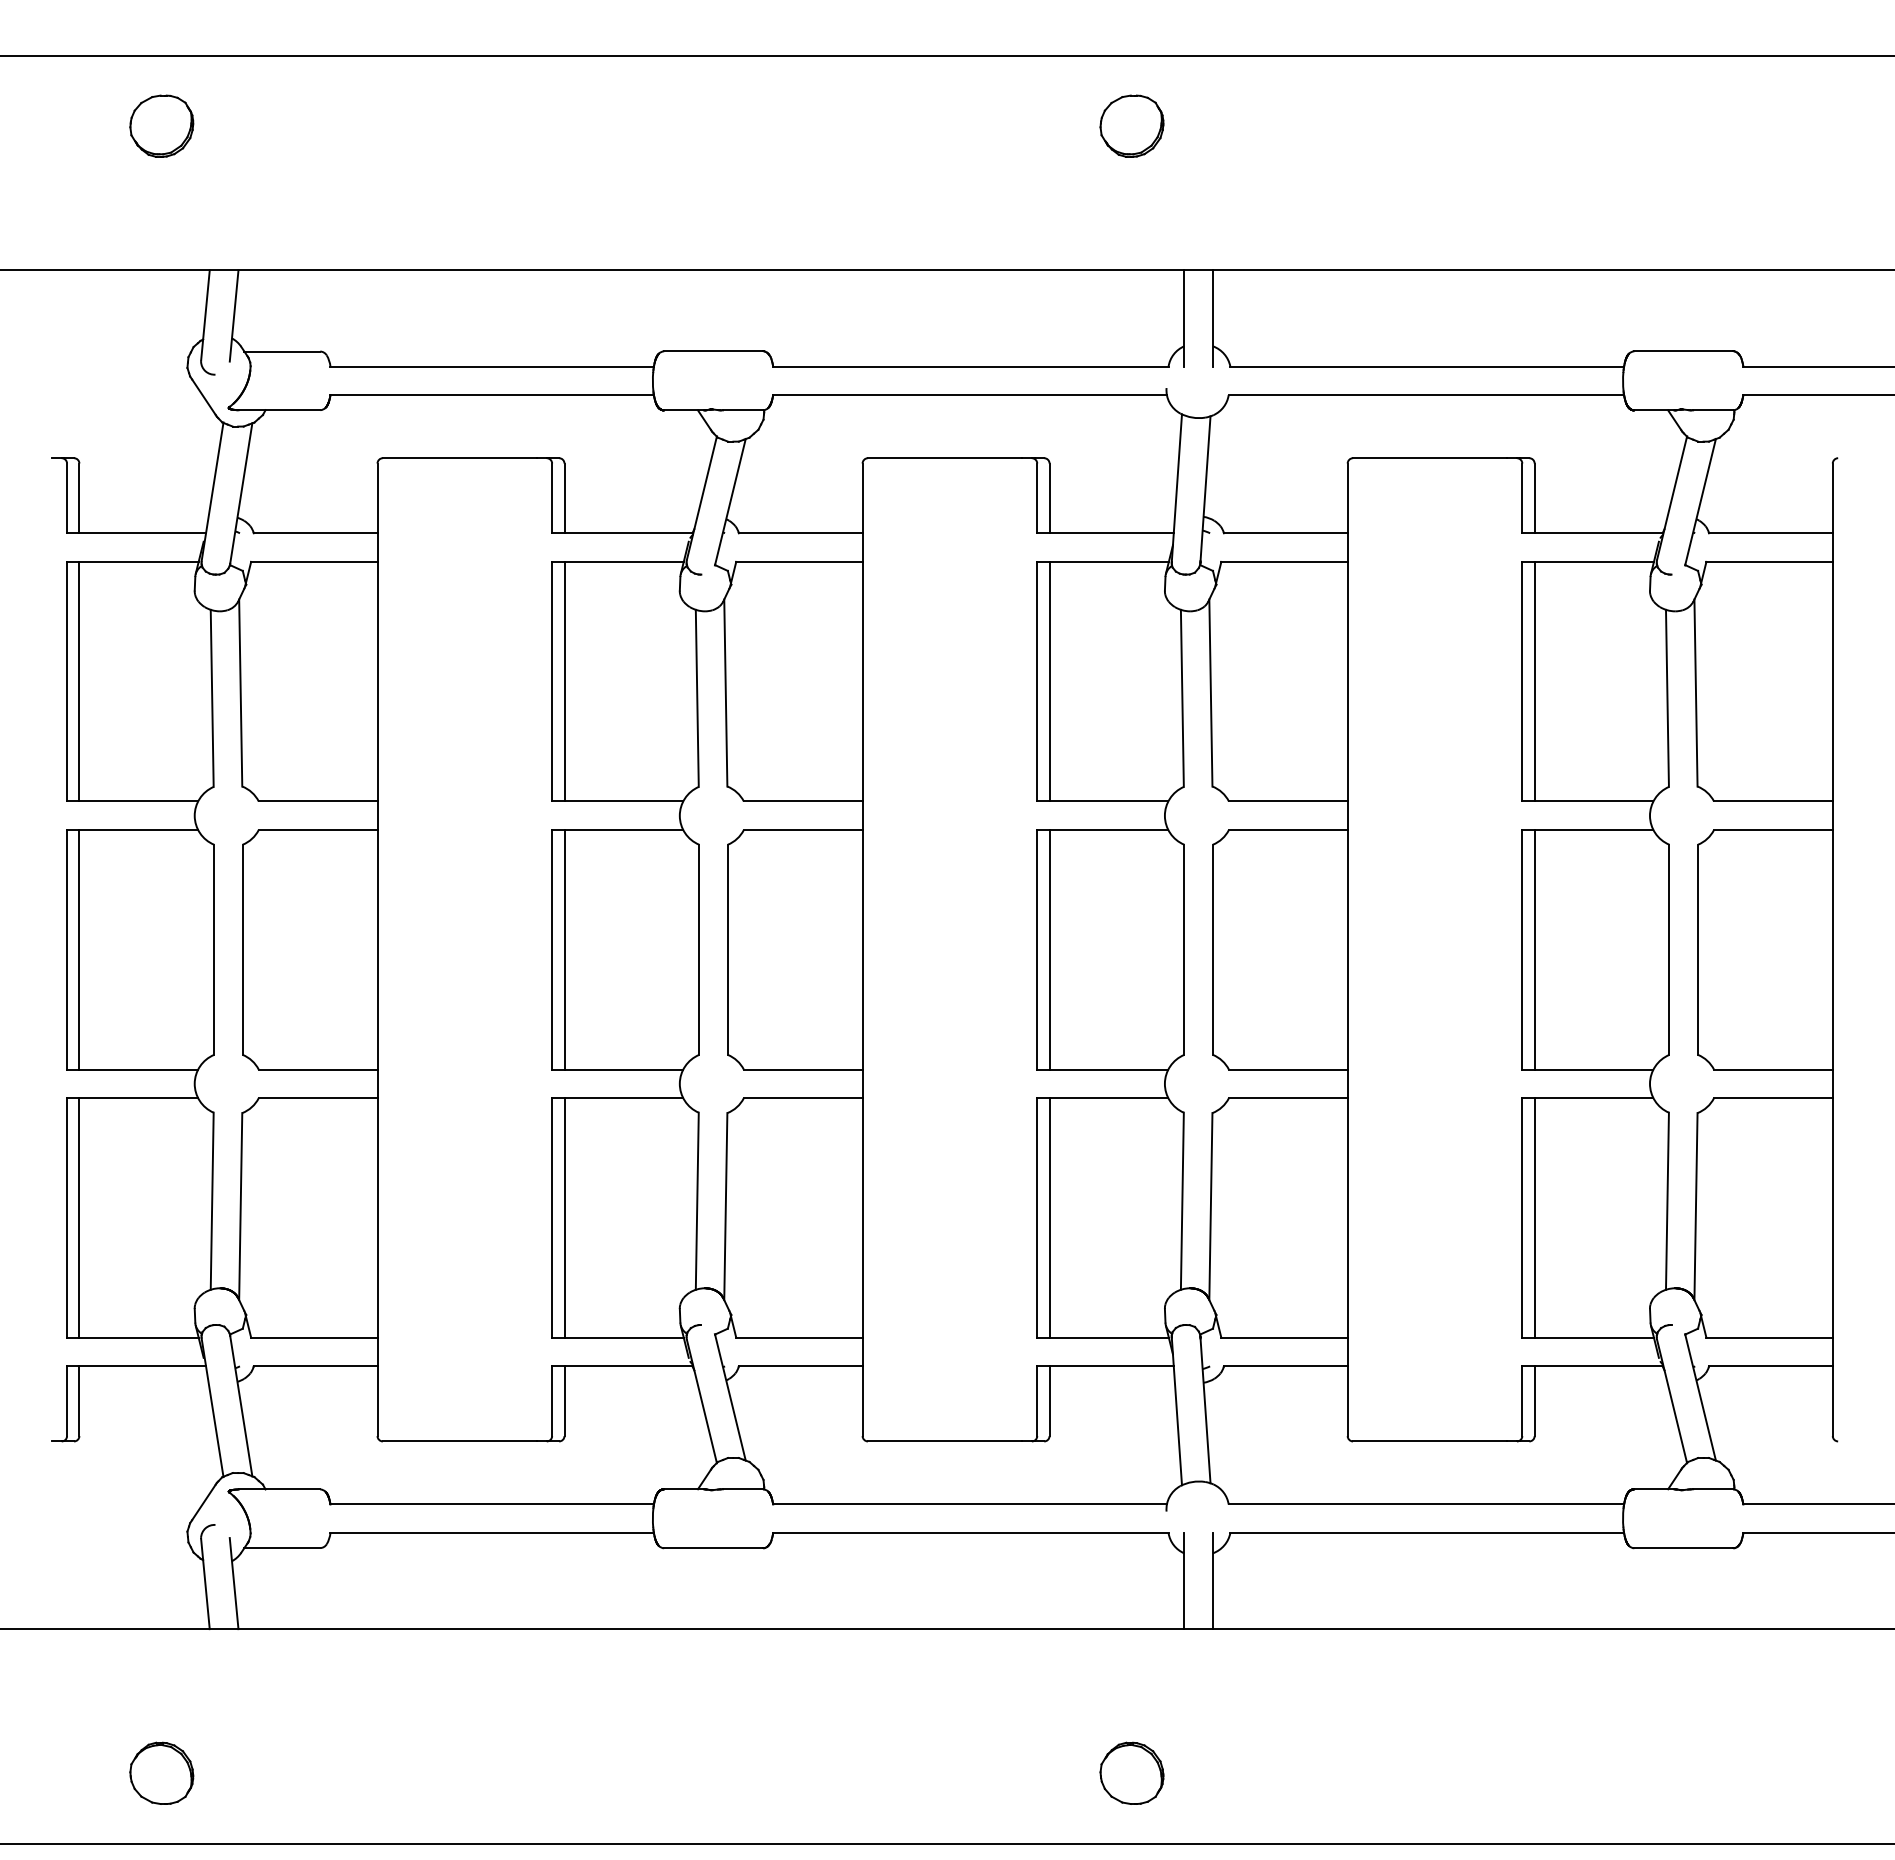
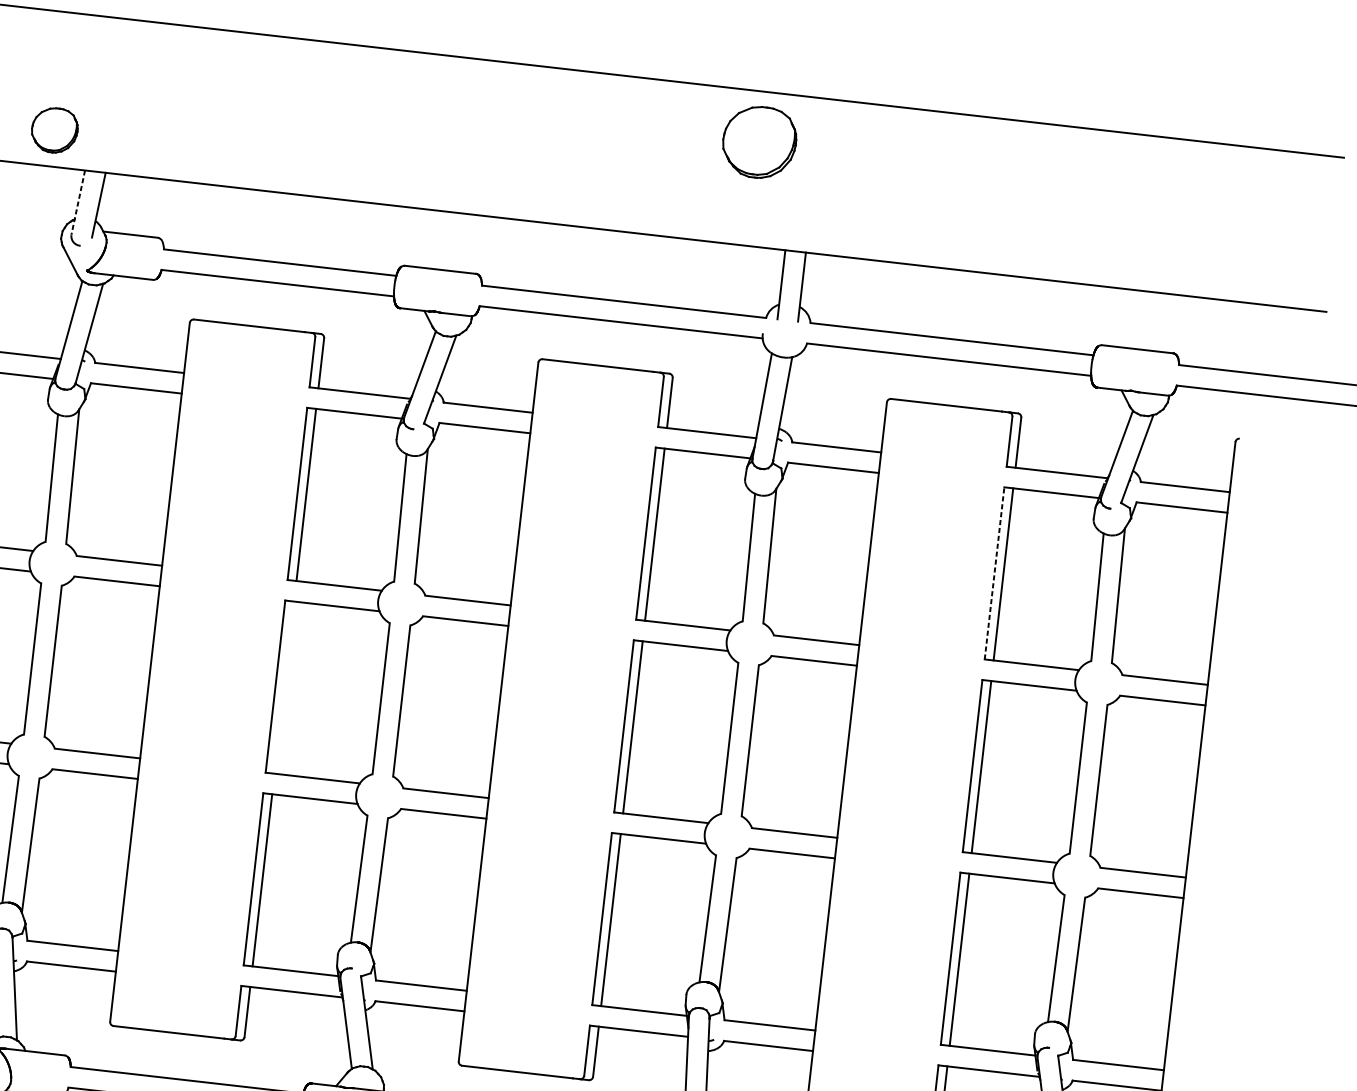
part: (161, 125) -> (54, 129), moved
part: (1131, 125) -> (759, 141), size x1.6
line: (205, 316) -> (78, 203), solid -> dashed
line: (1522, 681) -> (994, 573), solid -> dashed
line: (564, 949) -> (284, 687), removed

